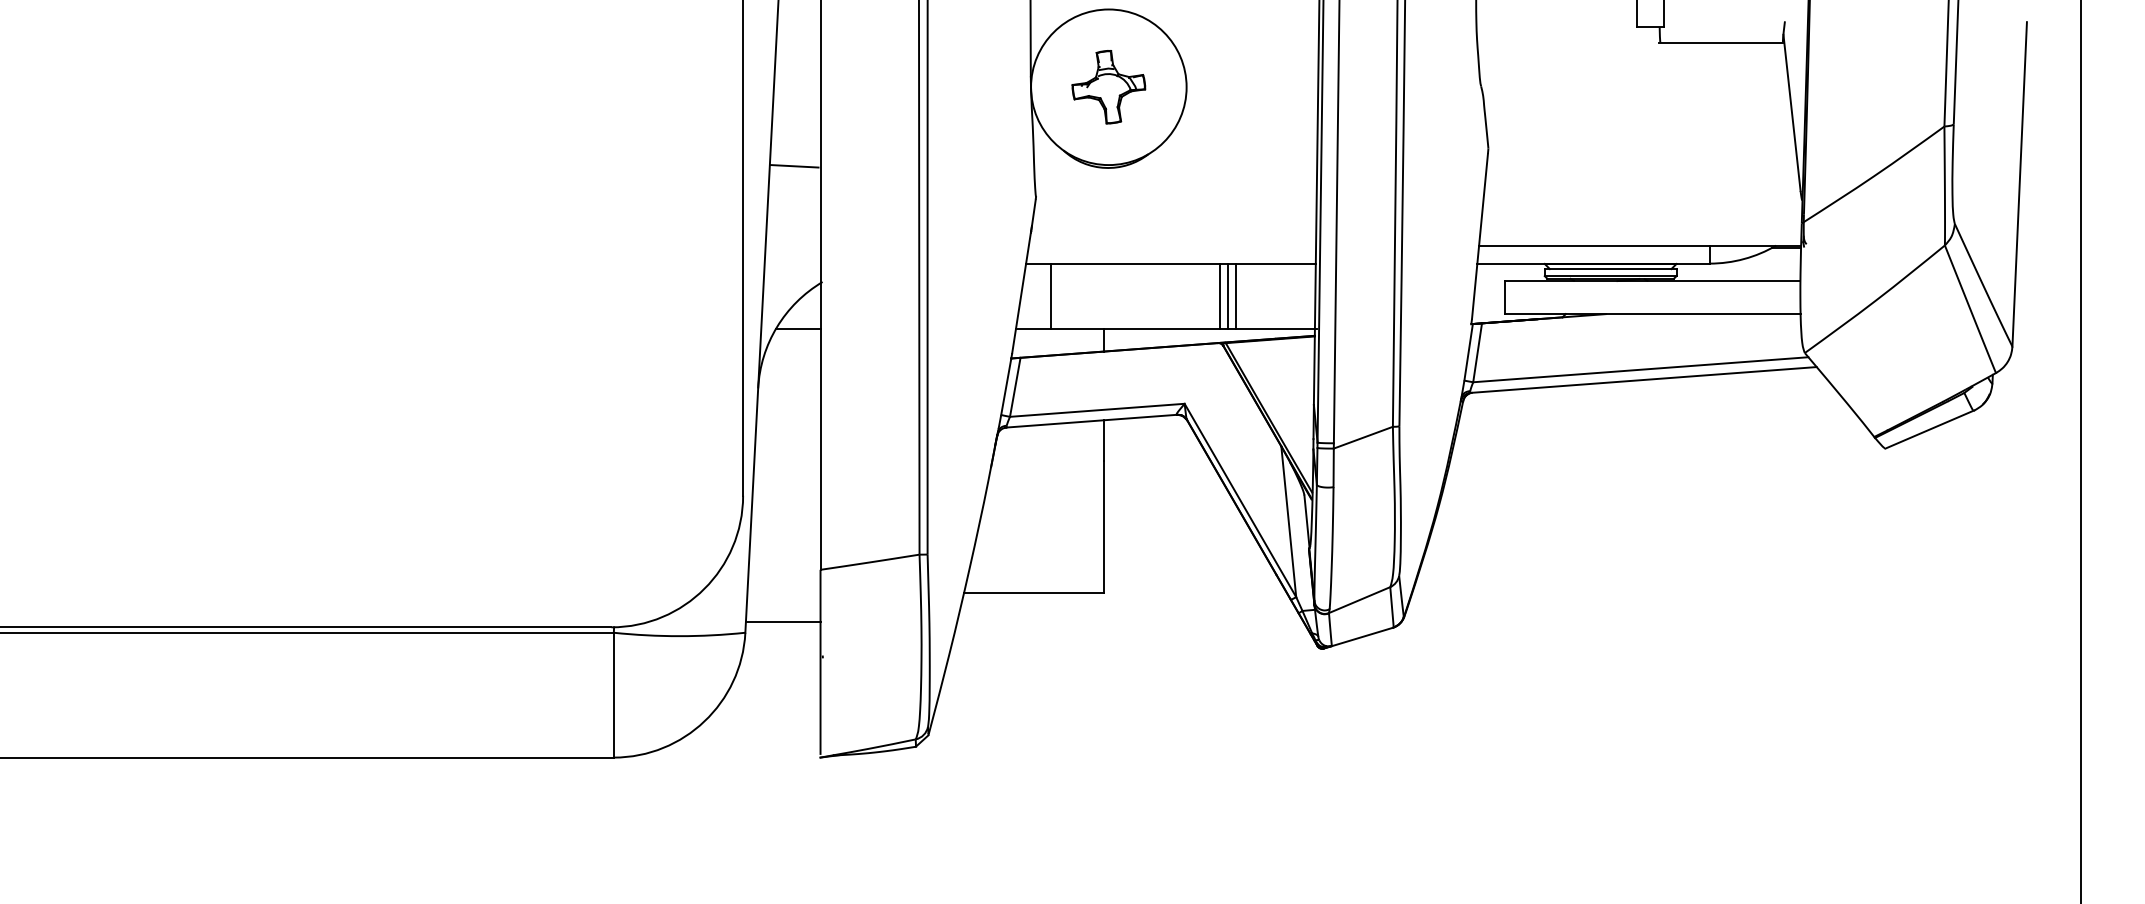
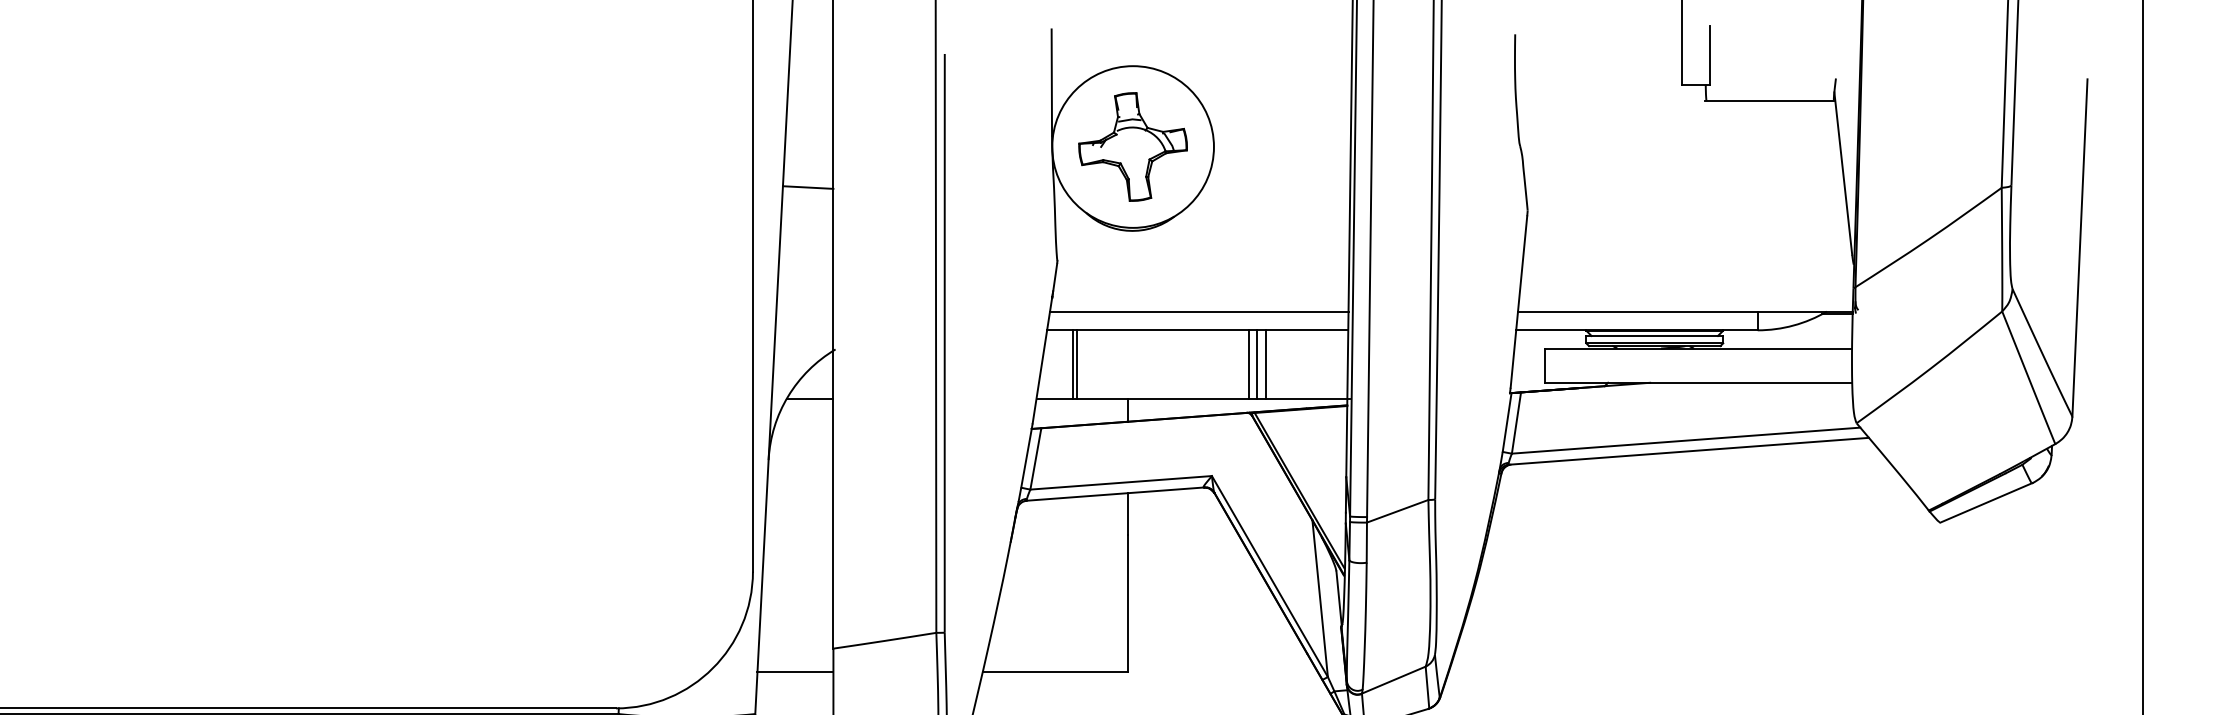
part: (1108, 86) -> (1132, 146), size x1.43
line: (793, 166) -> (807, 187), moved
line: (1172, 245) -> (1199, 311), added
line: (1054, 296) -> (1076, 364), added
line: (783, 621) -> (794, 672), moved

